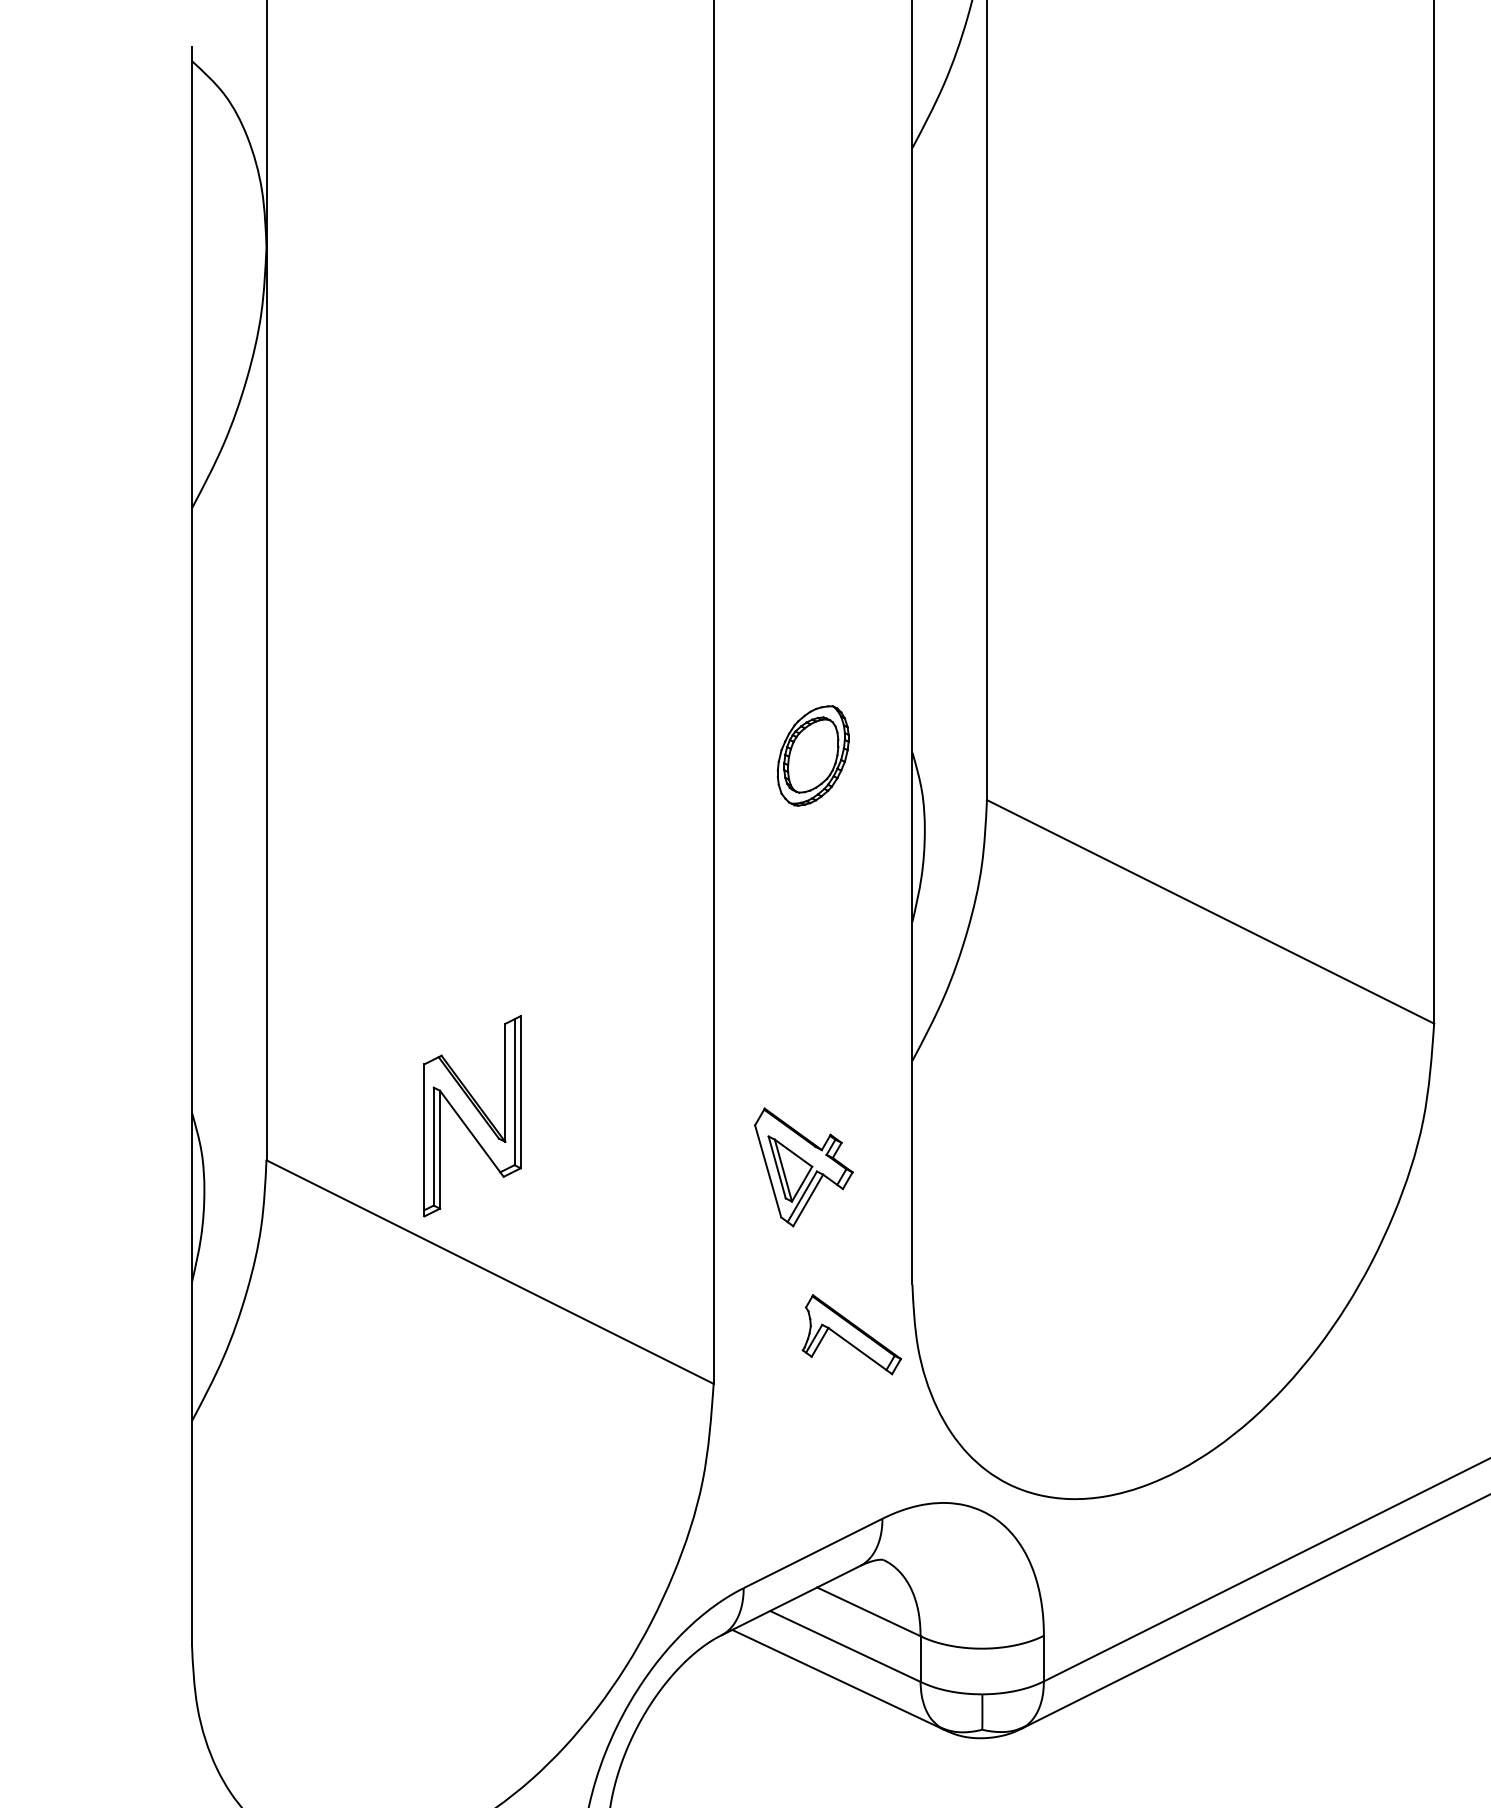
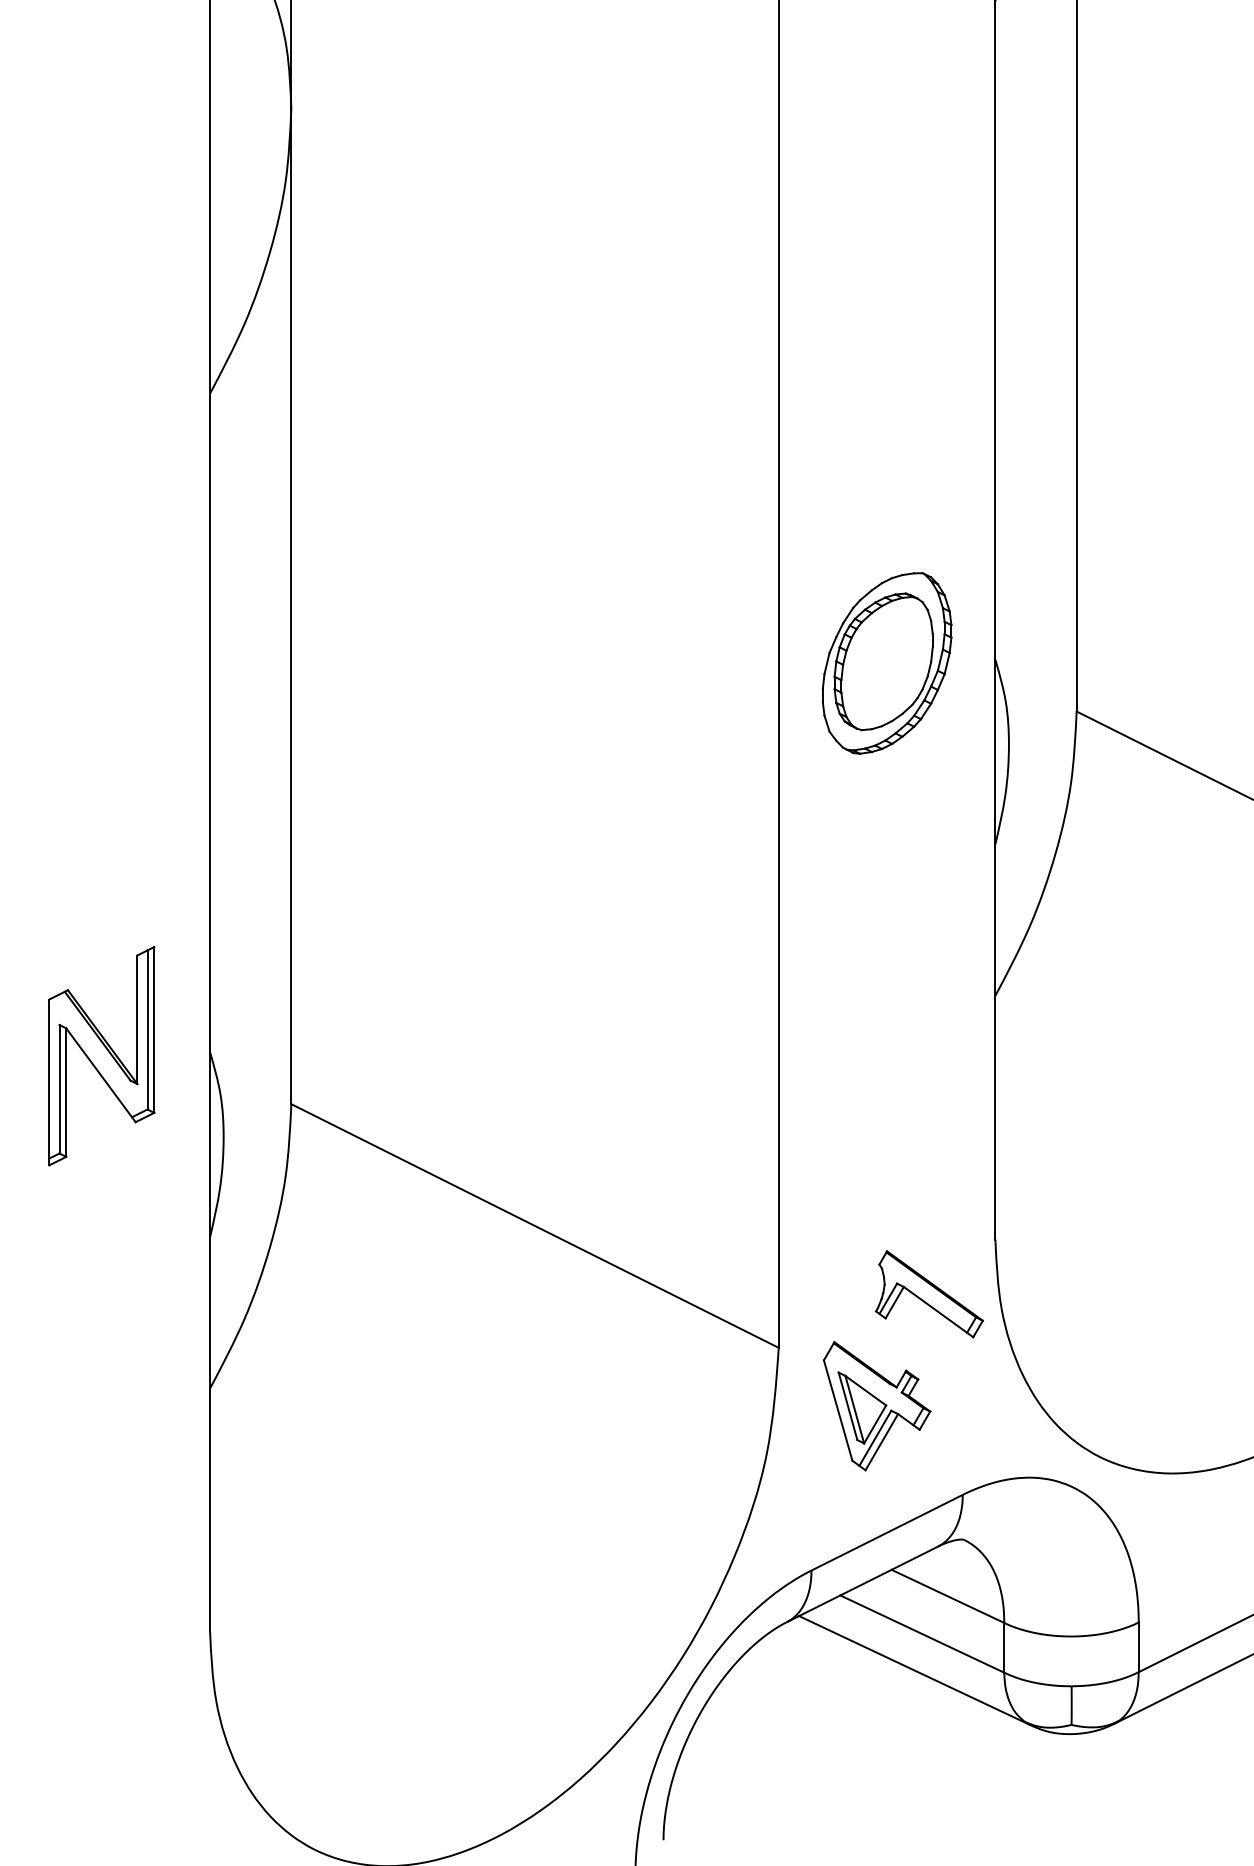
part: (813, 755) -> (887, 662), size x1.67
part: (472, 1116) -> (101, 1056), moved
part: (803, 1167) -> (876, 1406), moved

